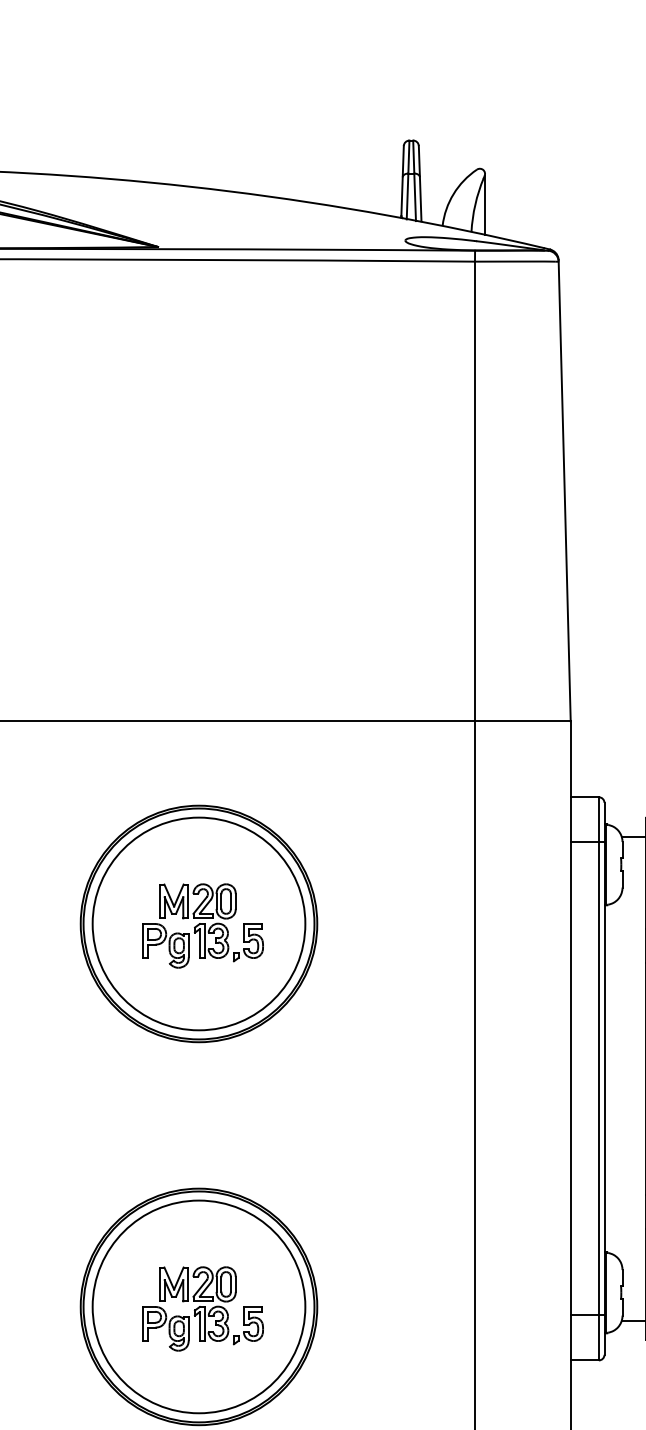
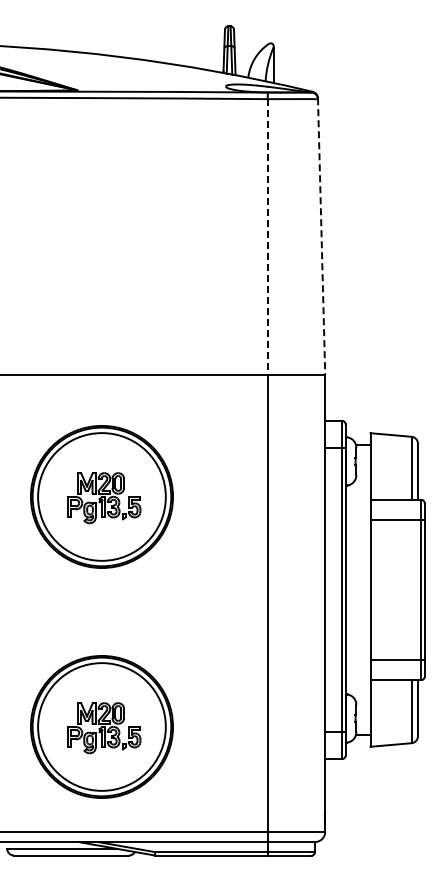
line: (564, 490) -> (321, 236), solid -> dashed
line: (474, 491) -> (267, 237), solid -> dashed

